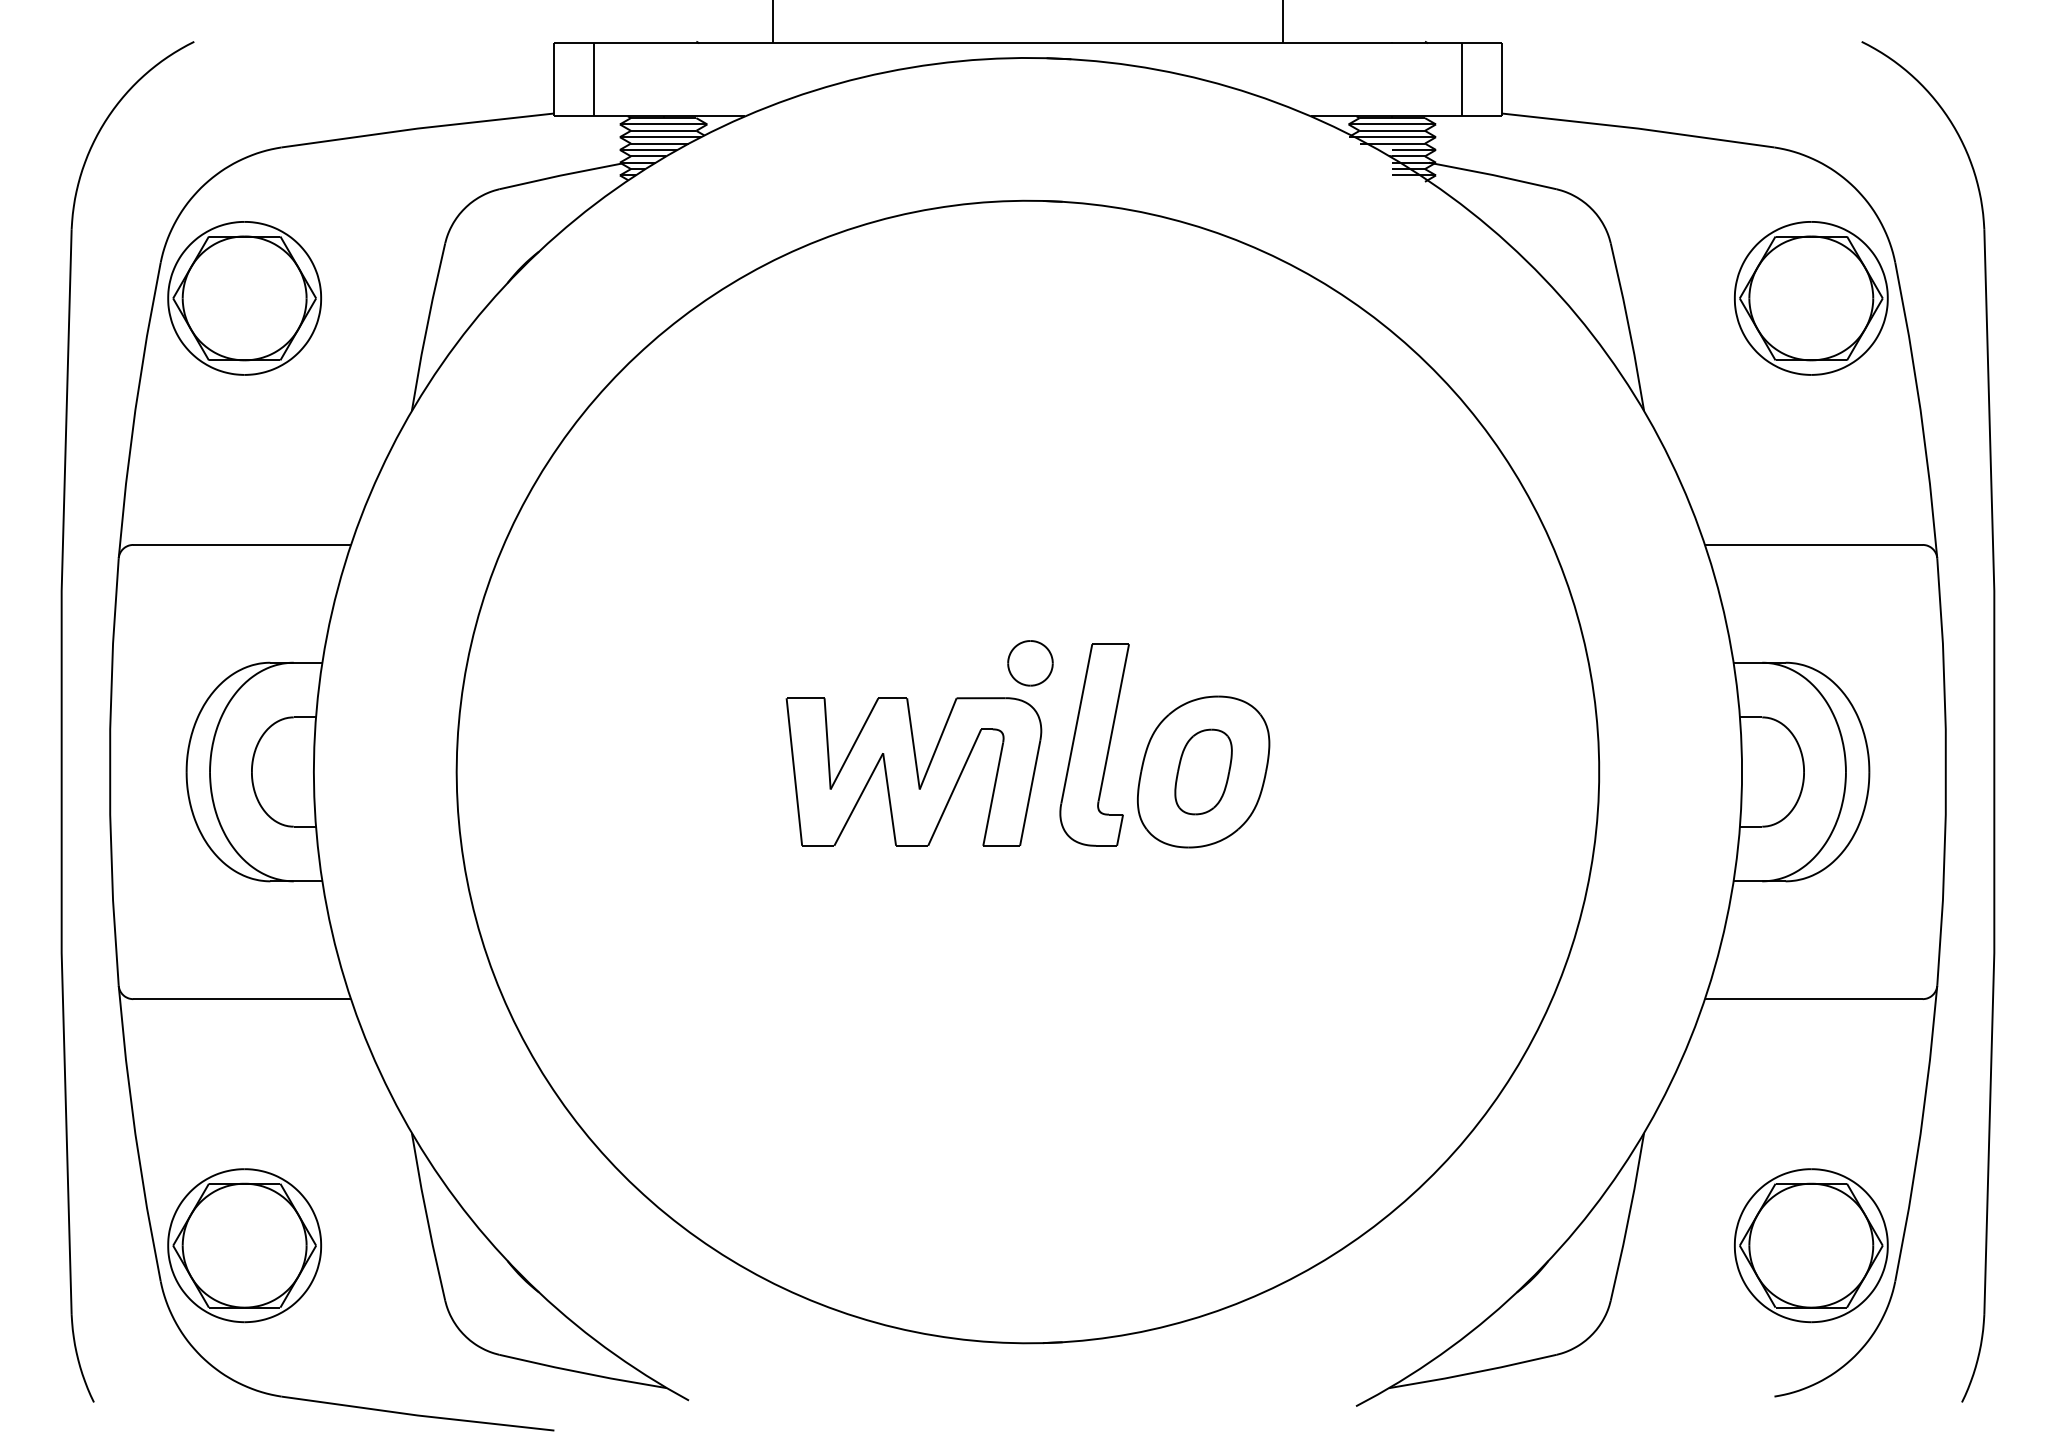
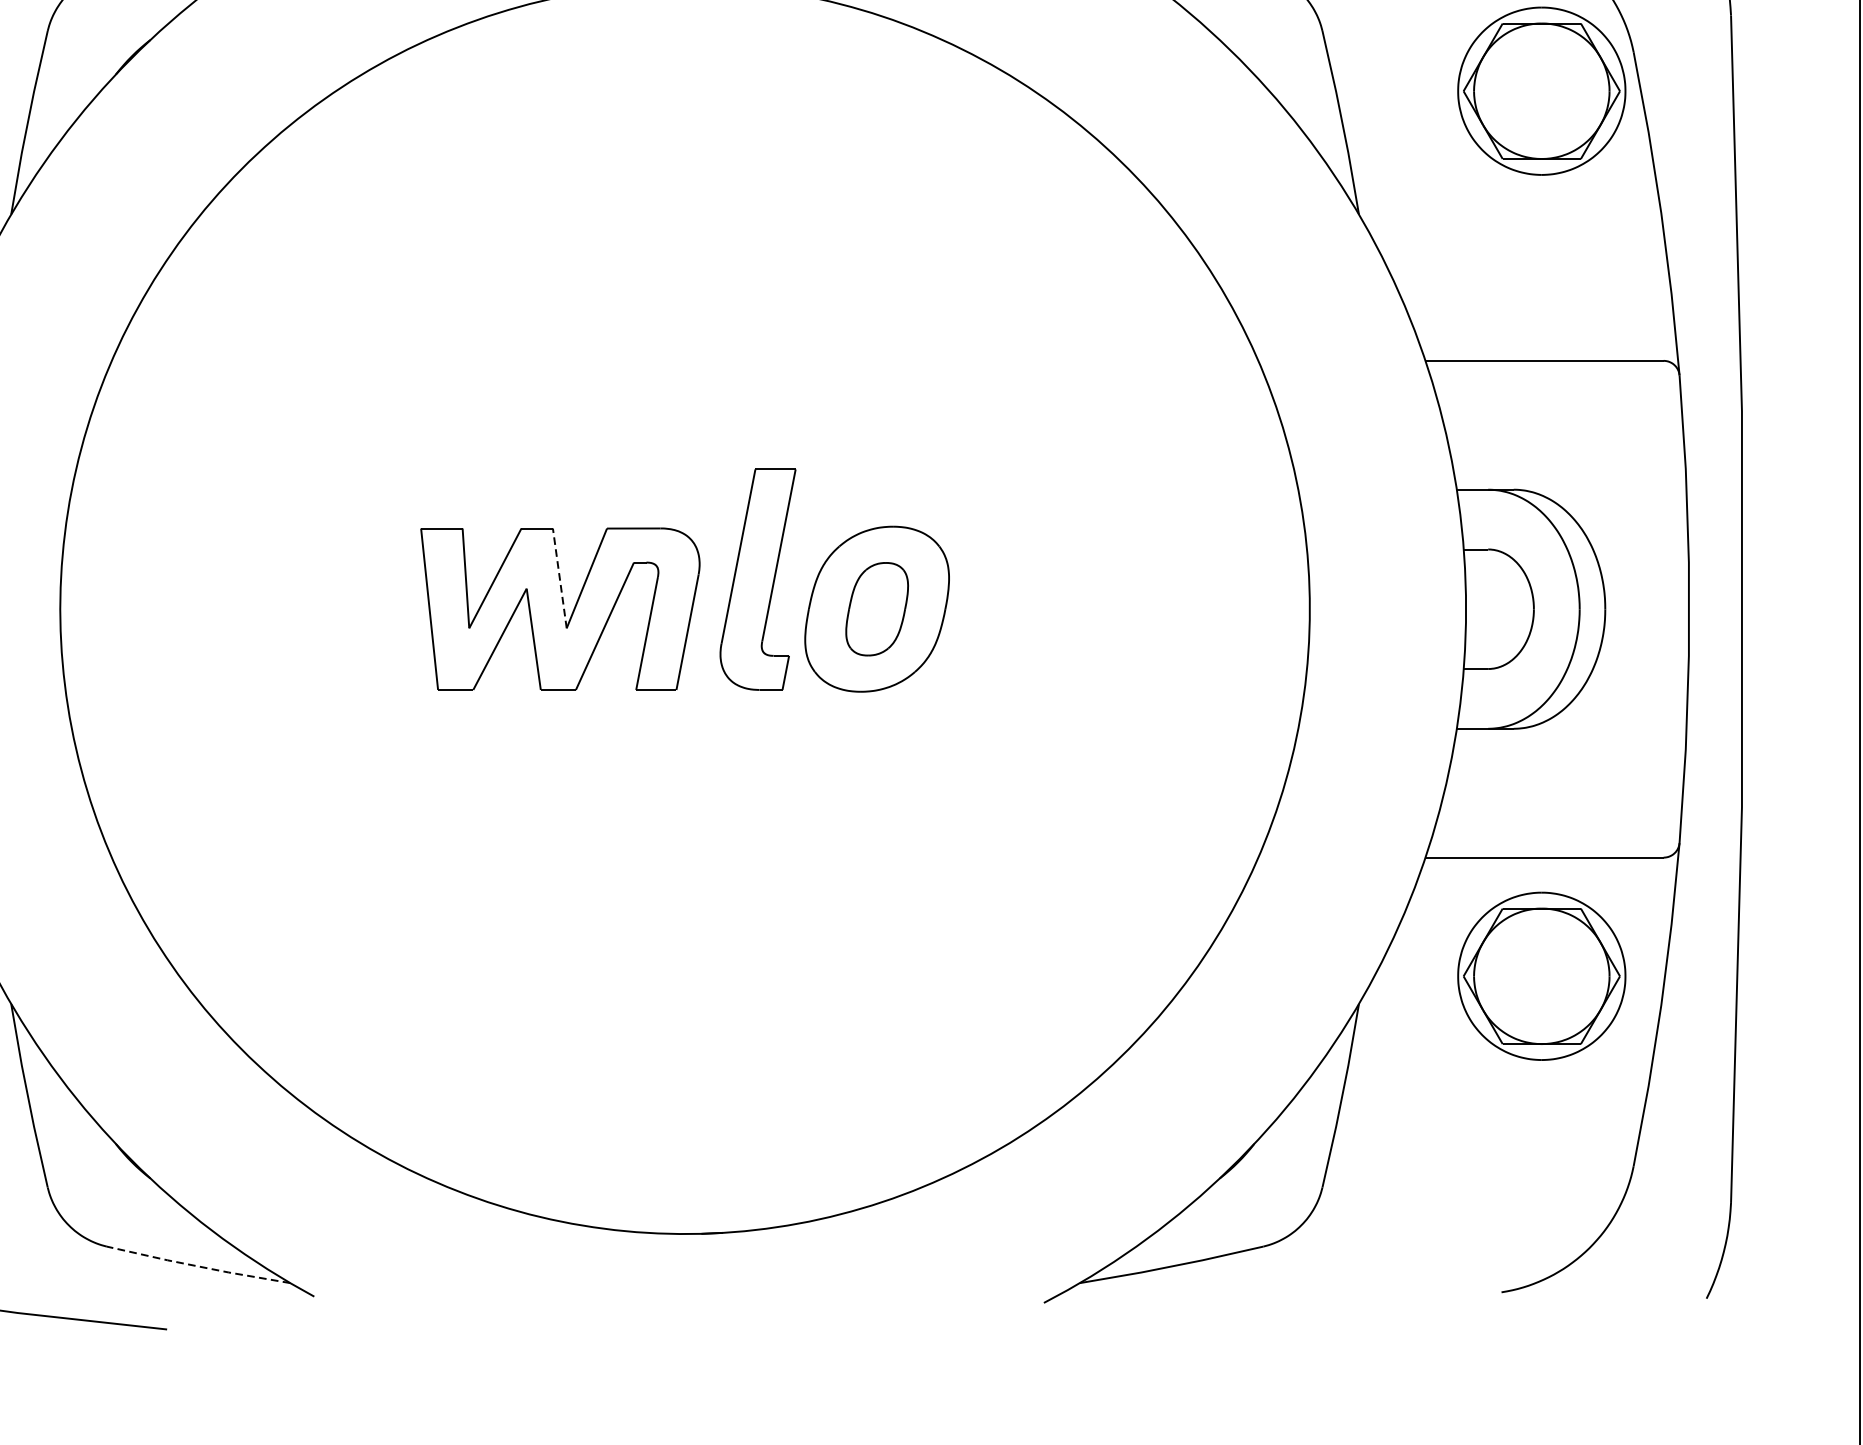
part: (1030, 663) -> (687, 490), removed
line: (913, 743) -> (559, 578), solid -> dashed
part: (1811, 1245) -> (1542, 976), moved
line: (582, 1372) -> (197, 1265), solid -> dashed

